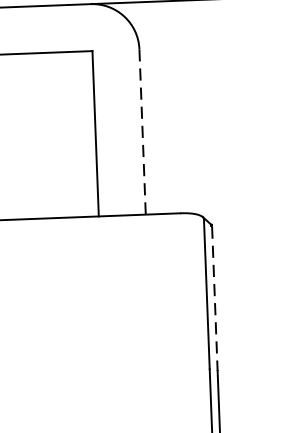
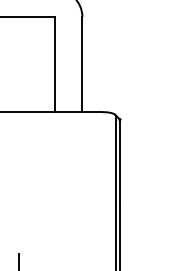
line: (142, 131) -> (82, 64), dashed -> solid
line: (215, 299) -> (120, 162), dashed -> solid

